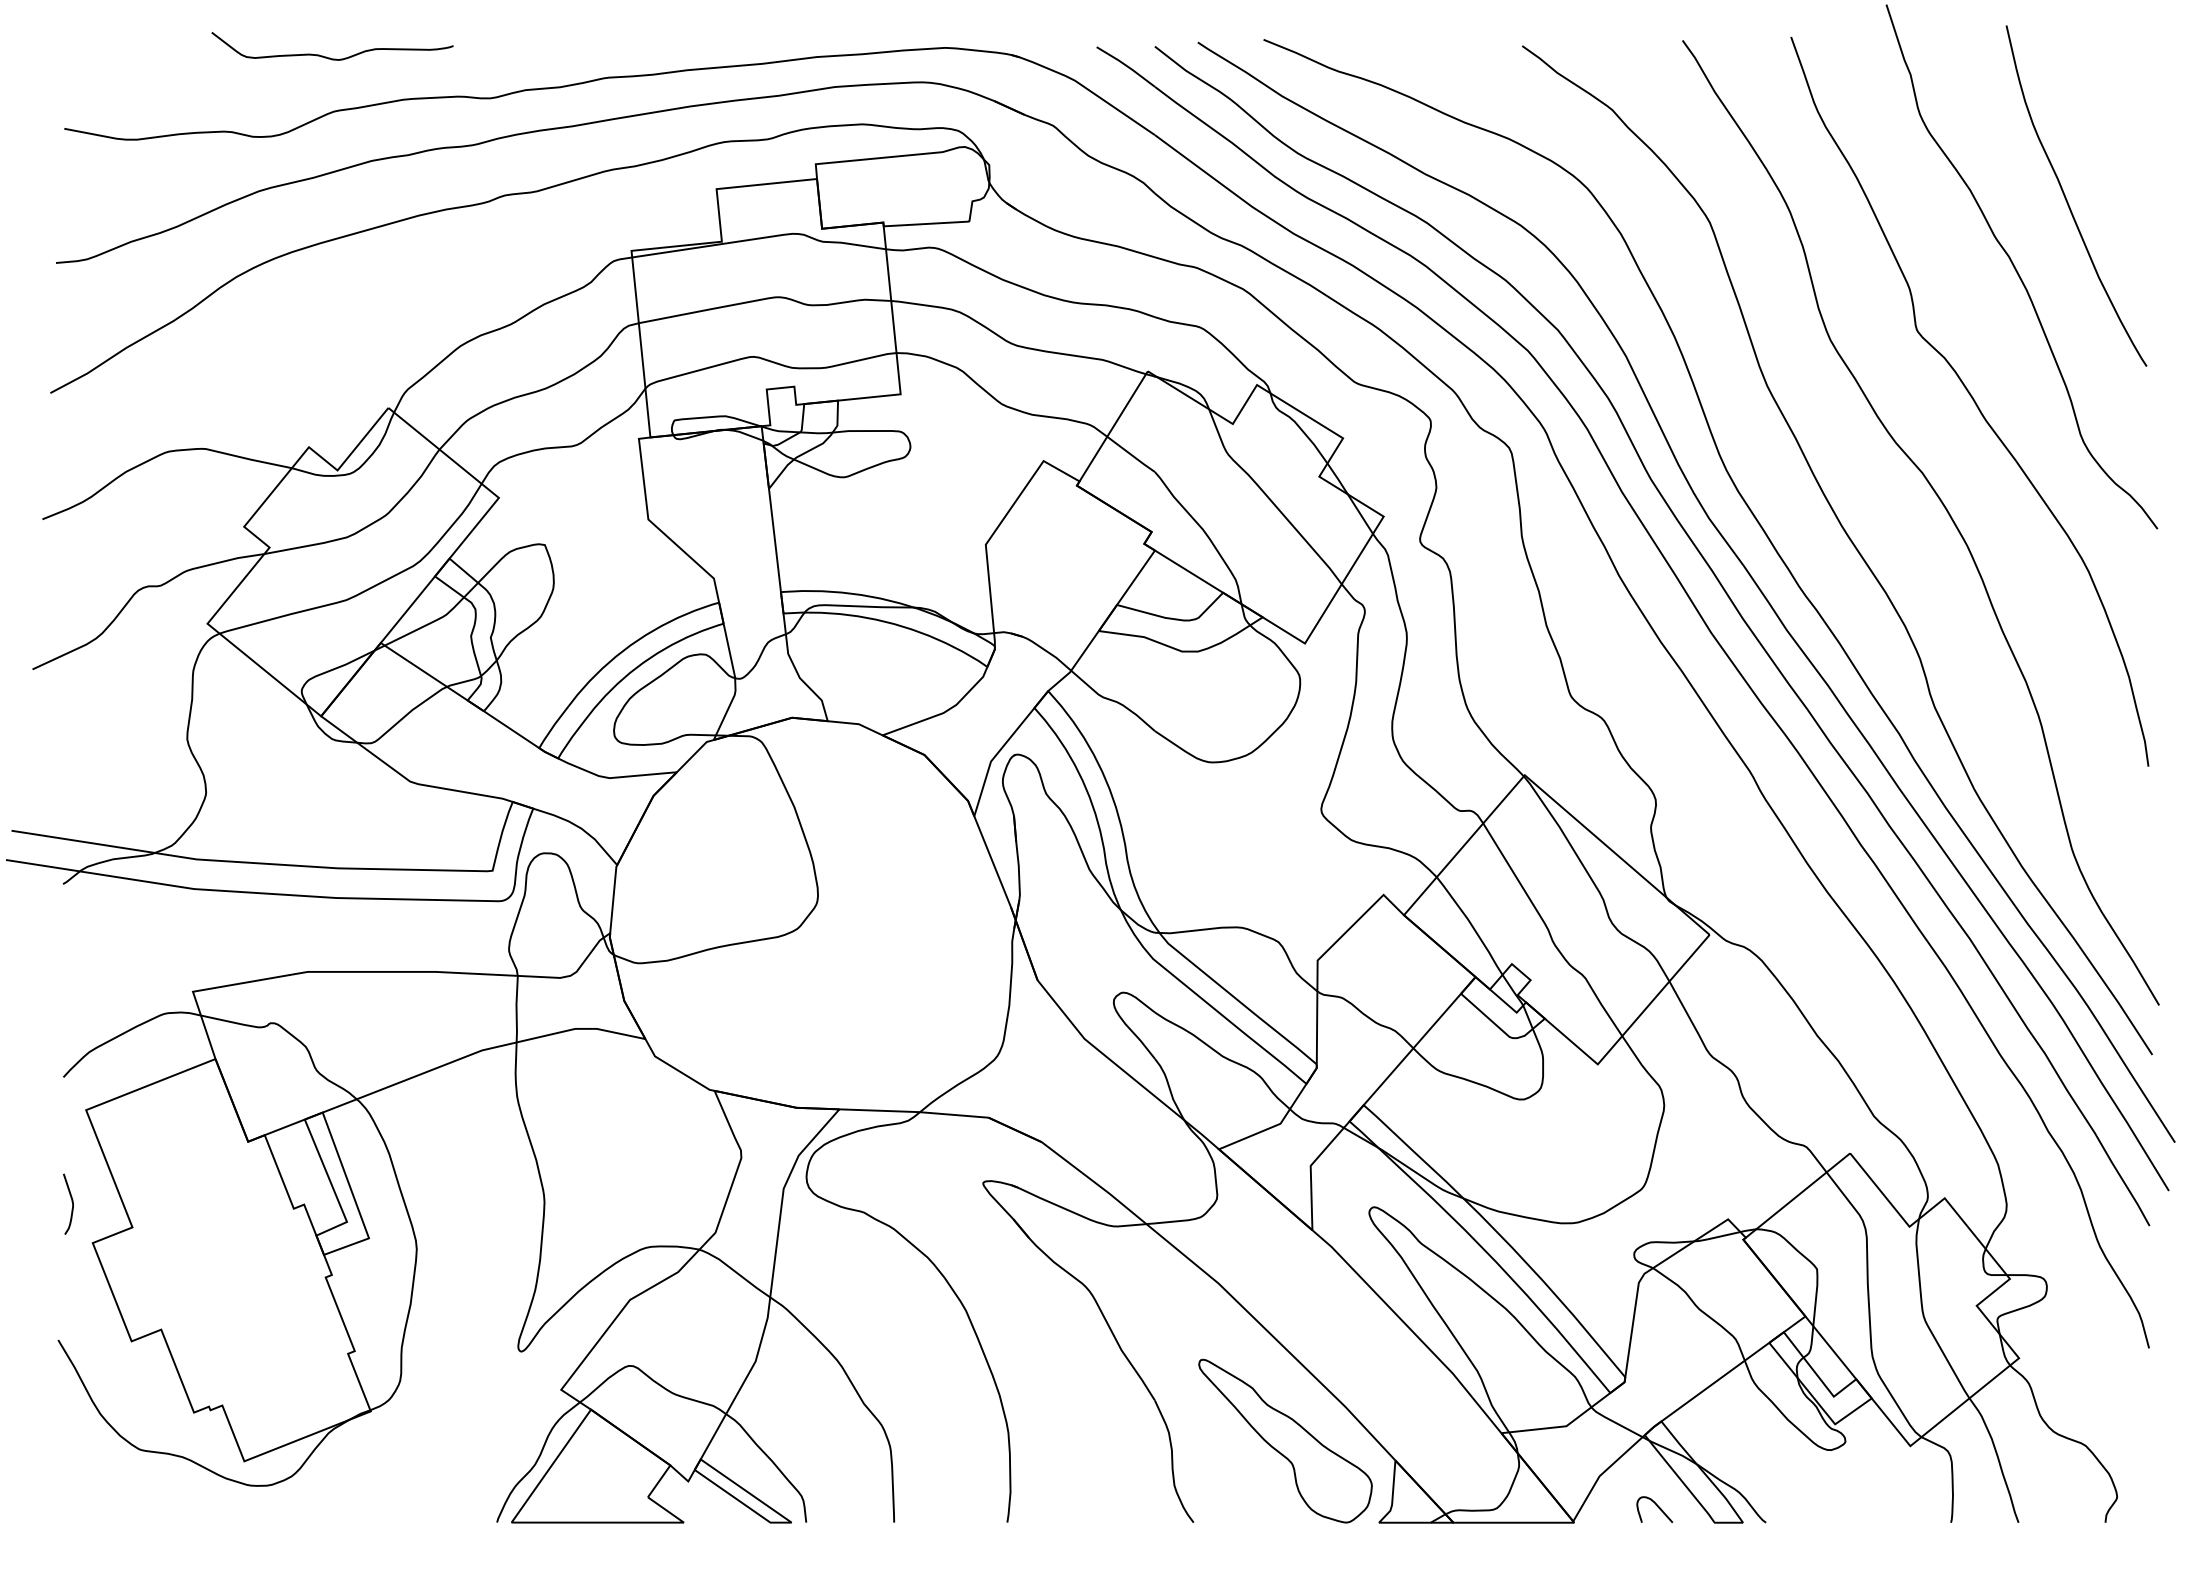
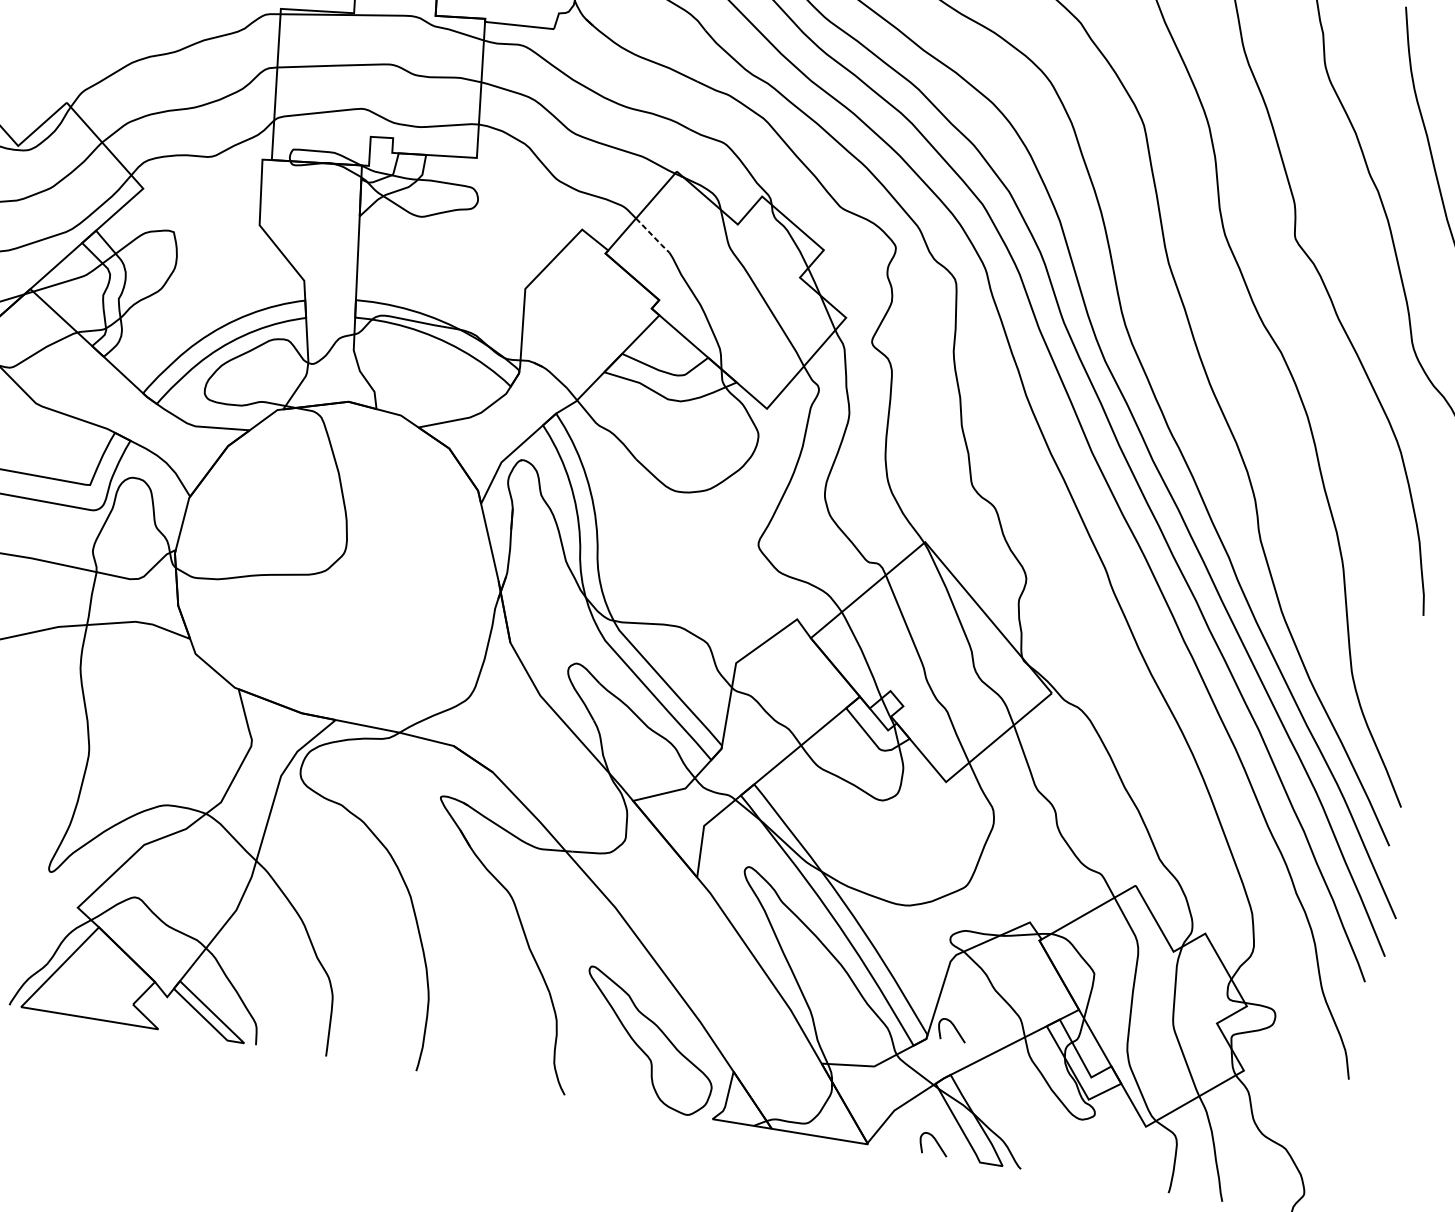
line: (1131, 455) -> (652, 236), solid -> dashed
curve: (1656, 1363) -> (954, 1028), added

